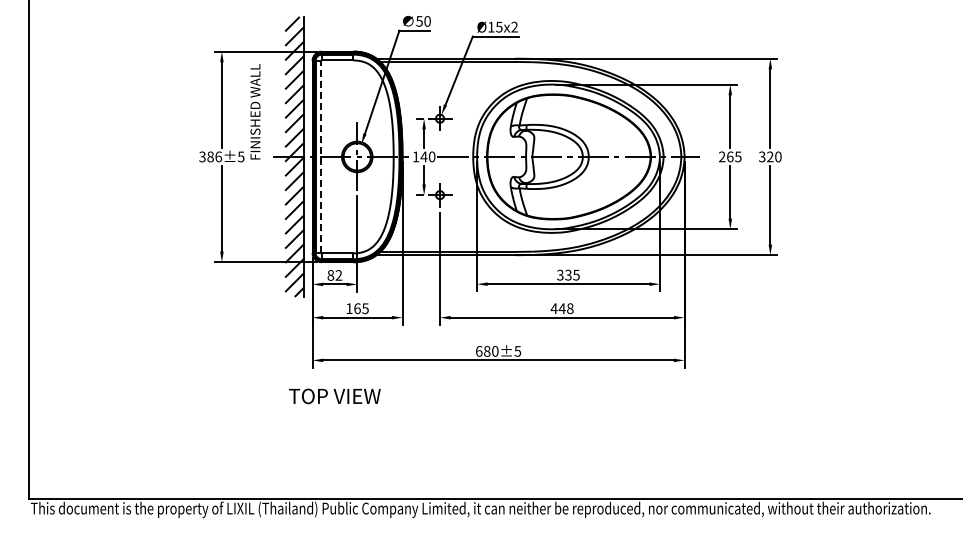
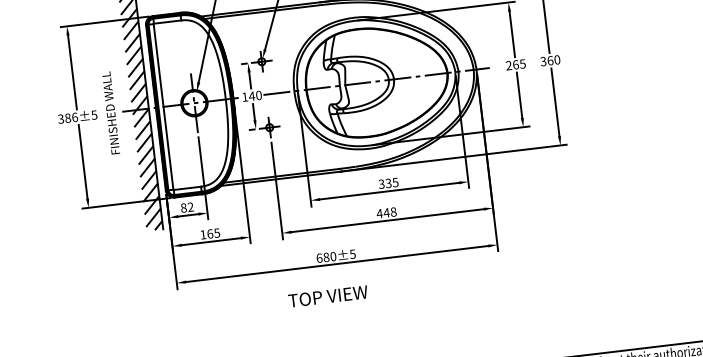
text: (255, 111) -> (111, 112), moved
line: (321, 156) -> (163, 106), dashed -> solid
text: (770, 156) -> (550, 60), 320 -> 360
text: (334, 396) -> (327, 296), moved

